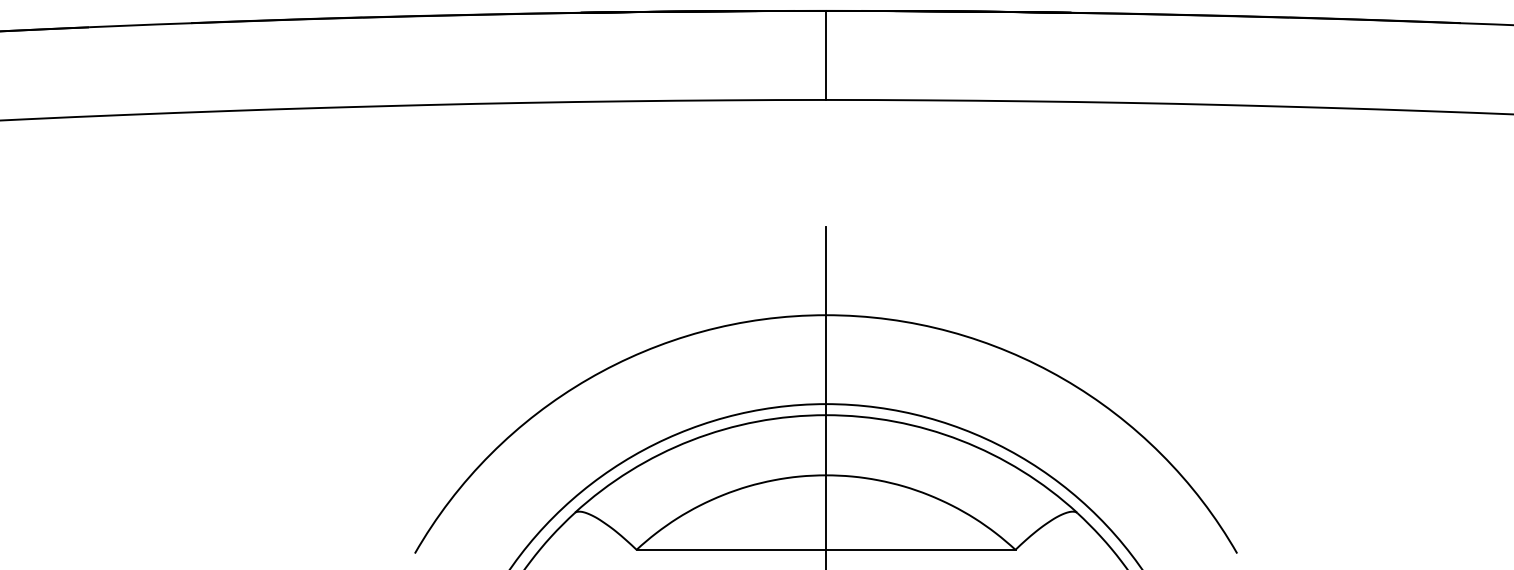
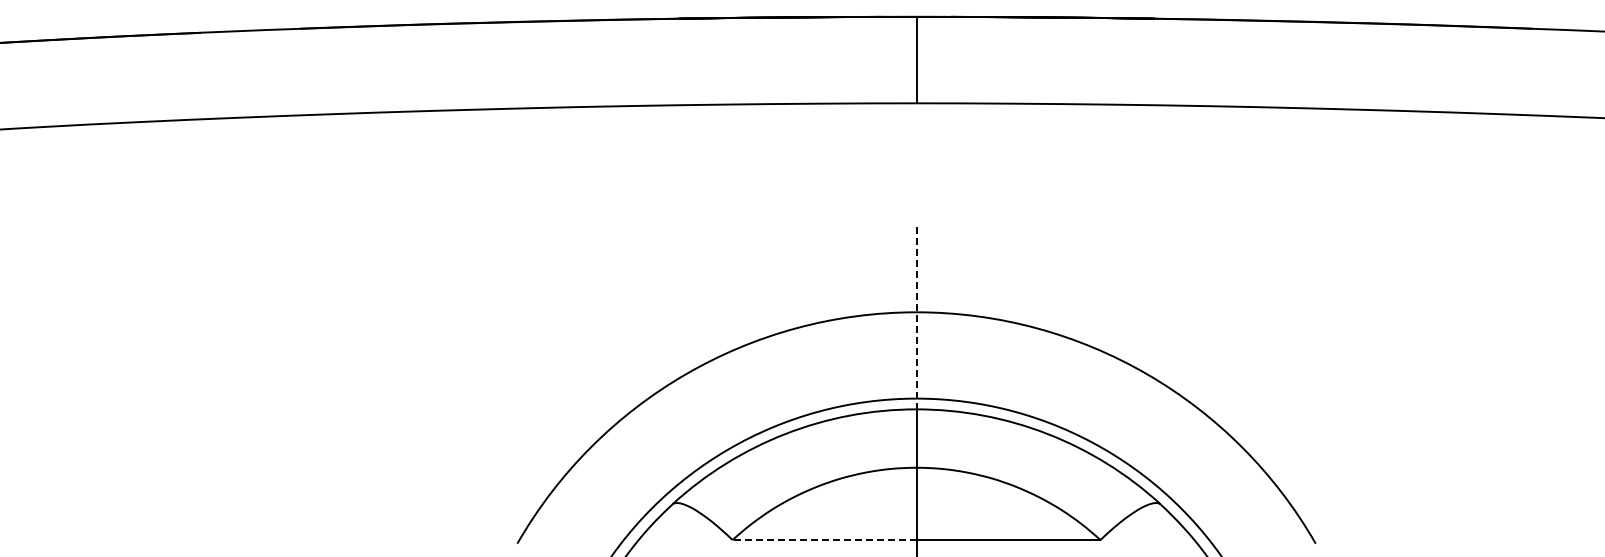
line: (826, 320) -> (916, 317), solid -> dashed
line: (731, 550) -> (824, 540), solid -> dashed

